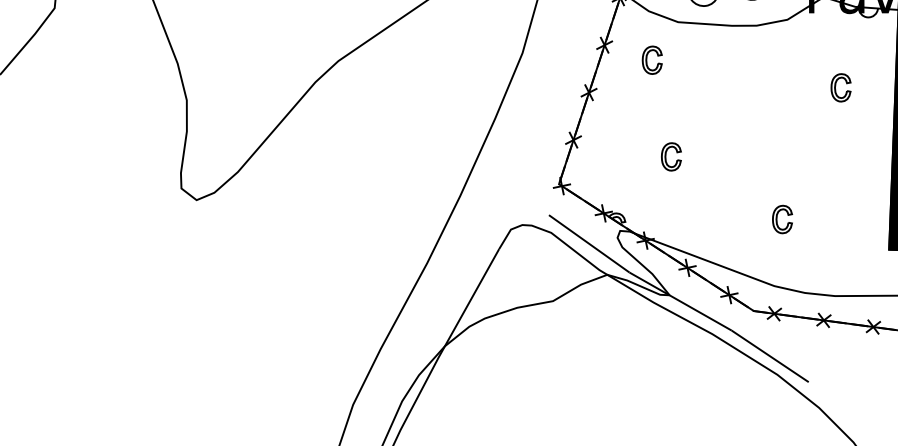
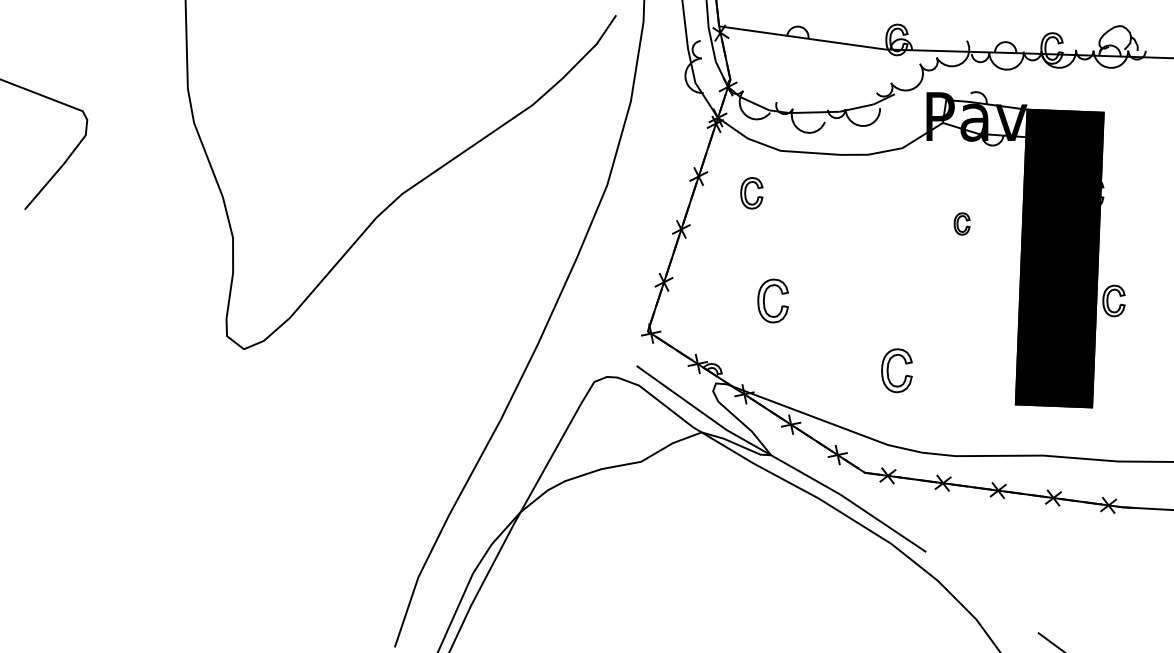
part: (840, 87) -> (961, 223), size x0.7
part: (670, 156) -> (772, 300), size x1.4
part: (782, 219) -> (896, 370), size x1.4

